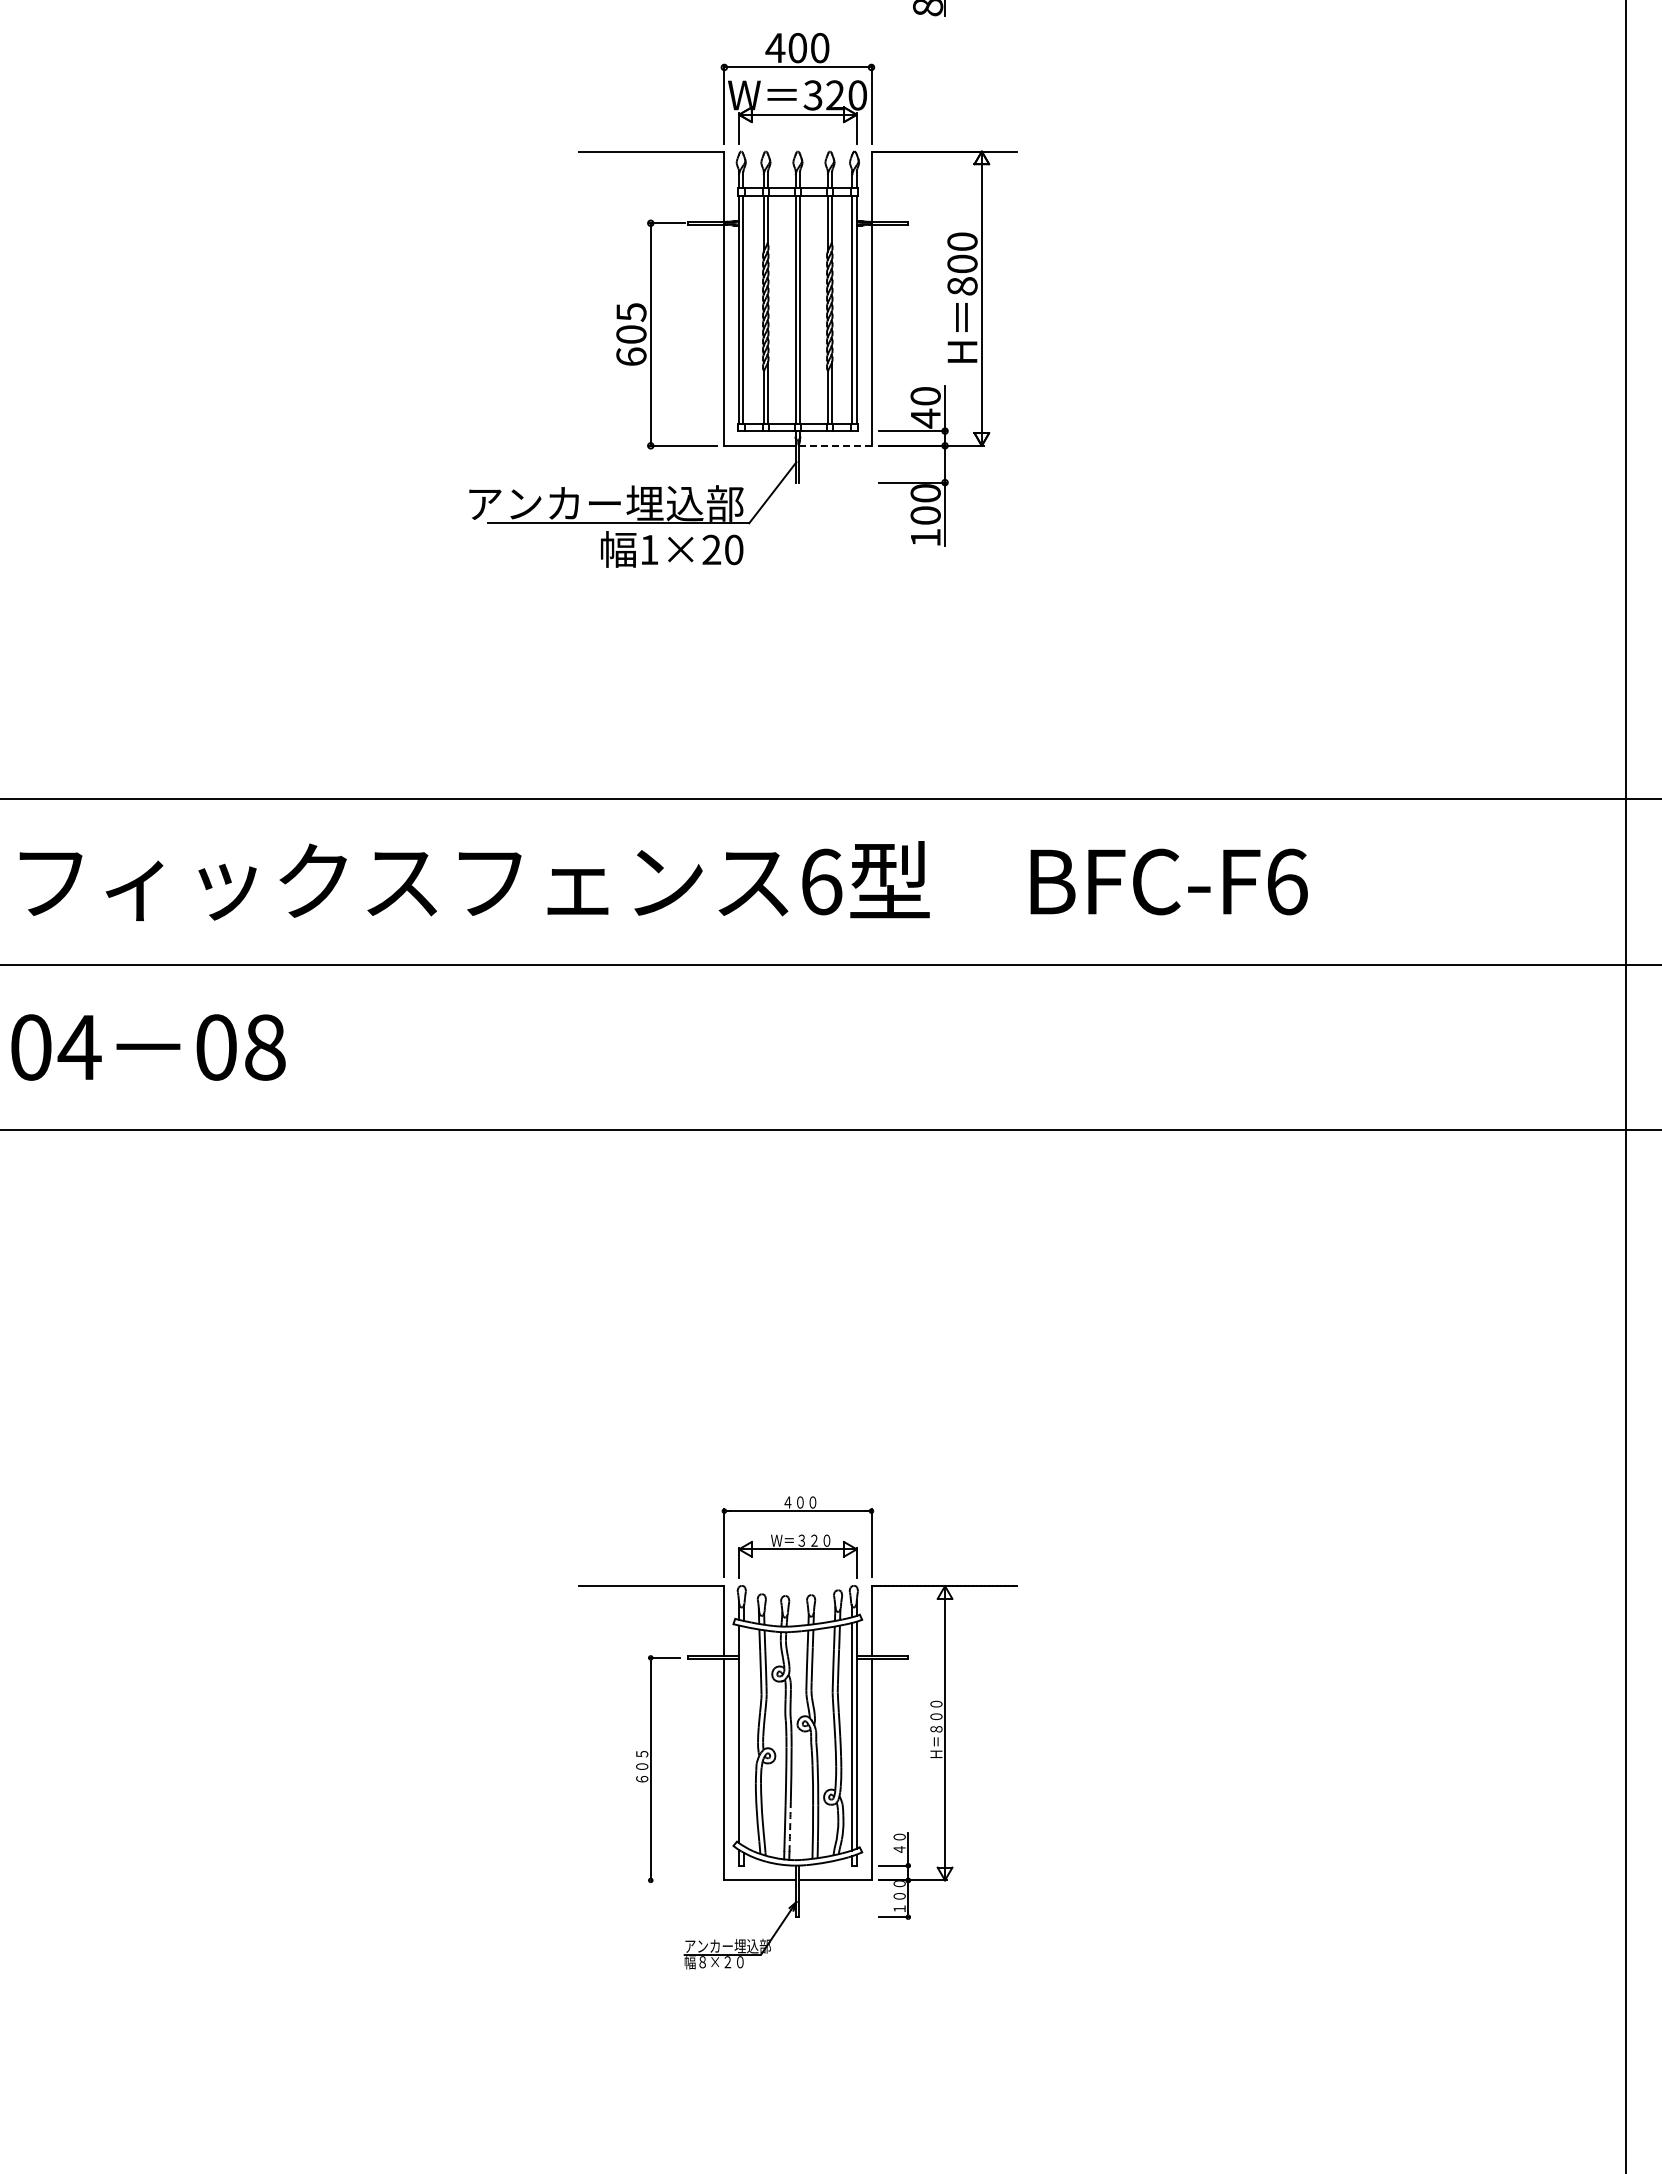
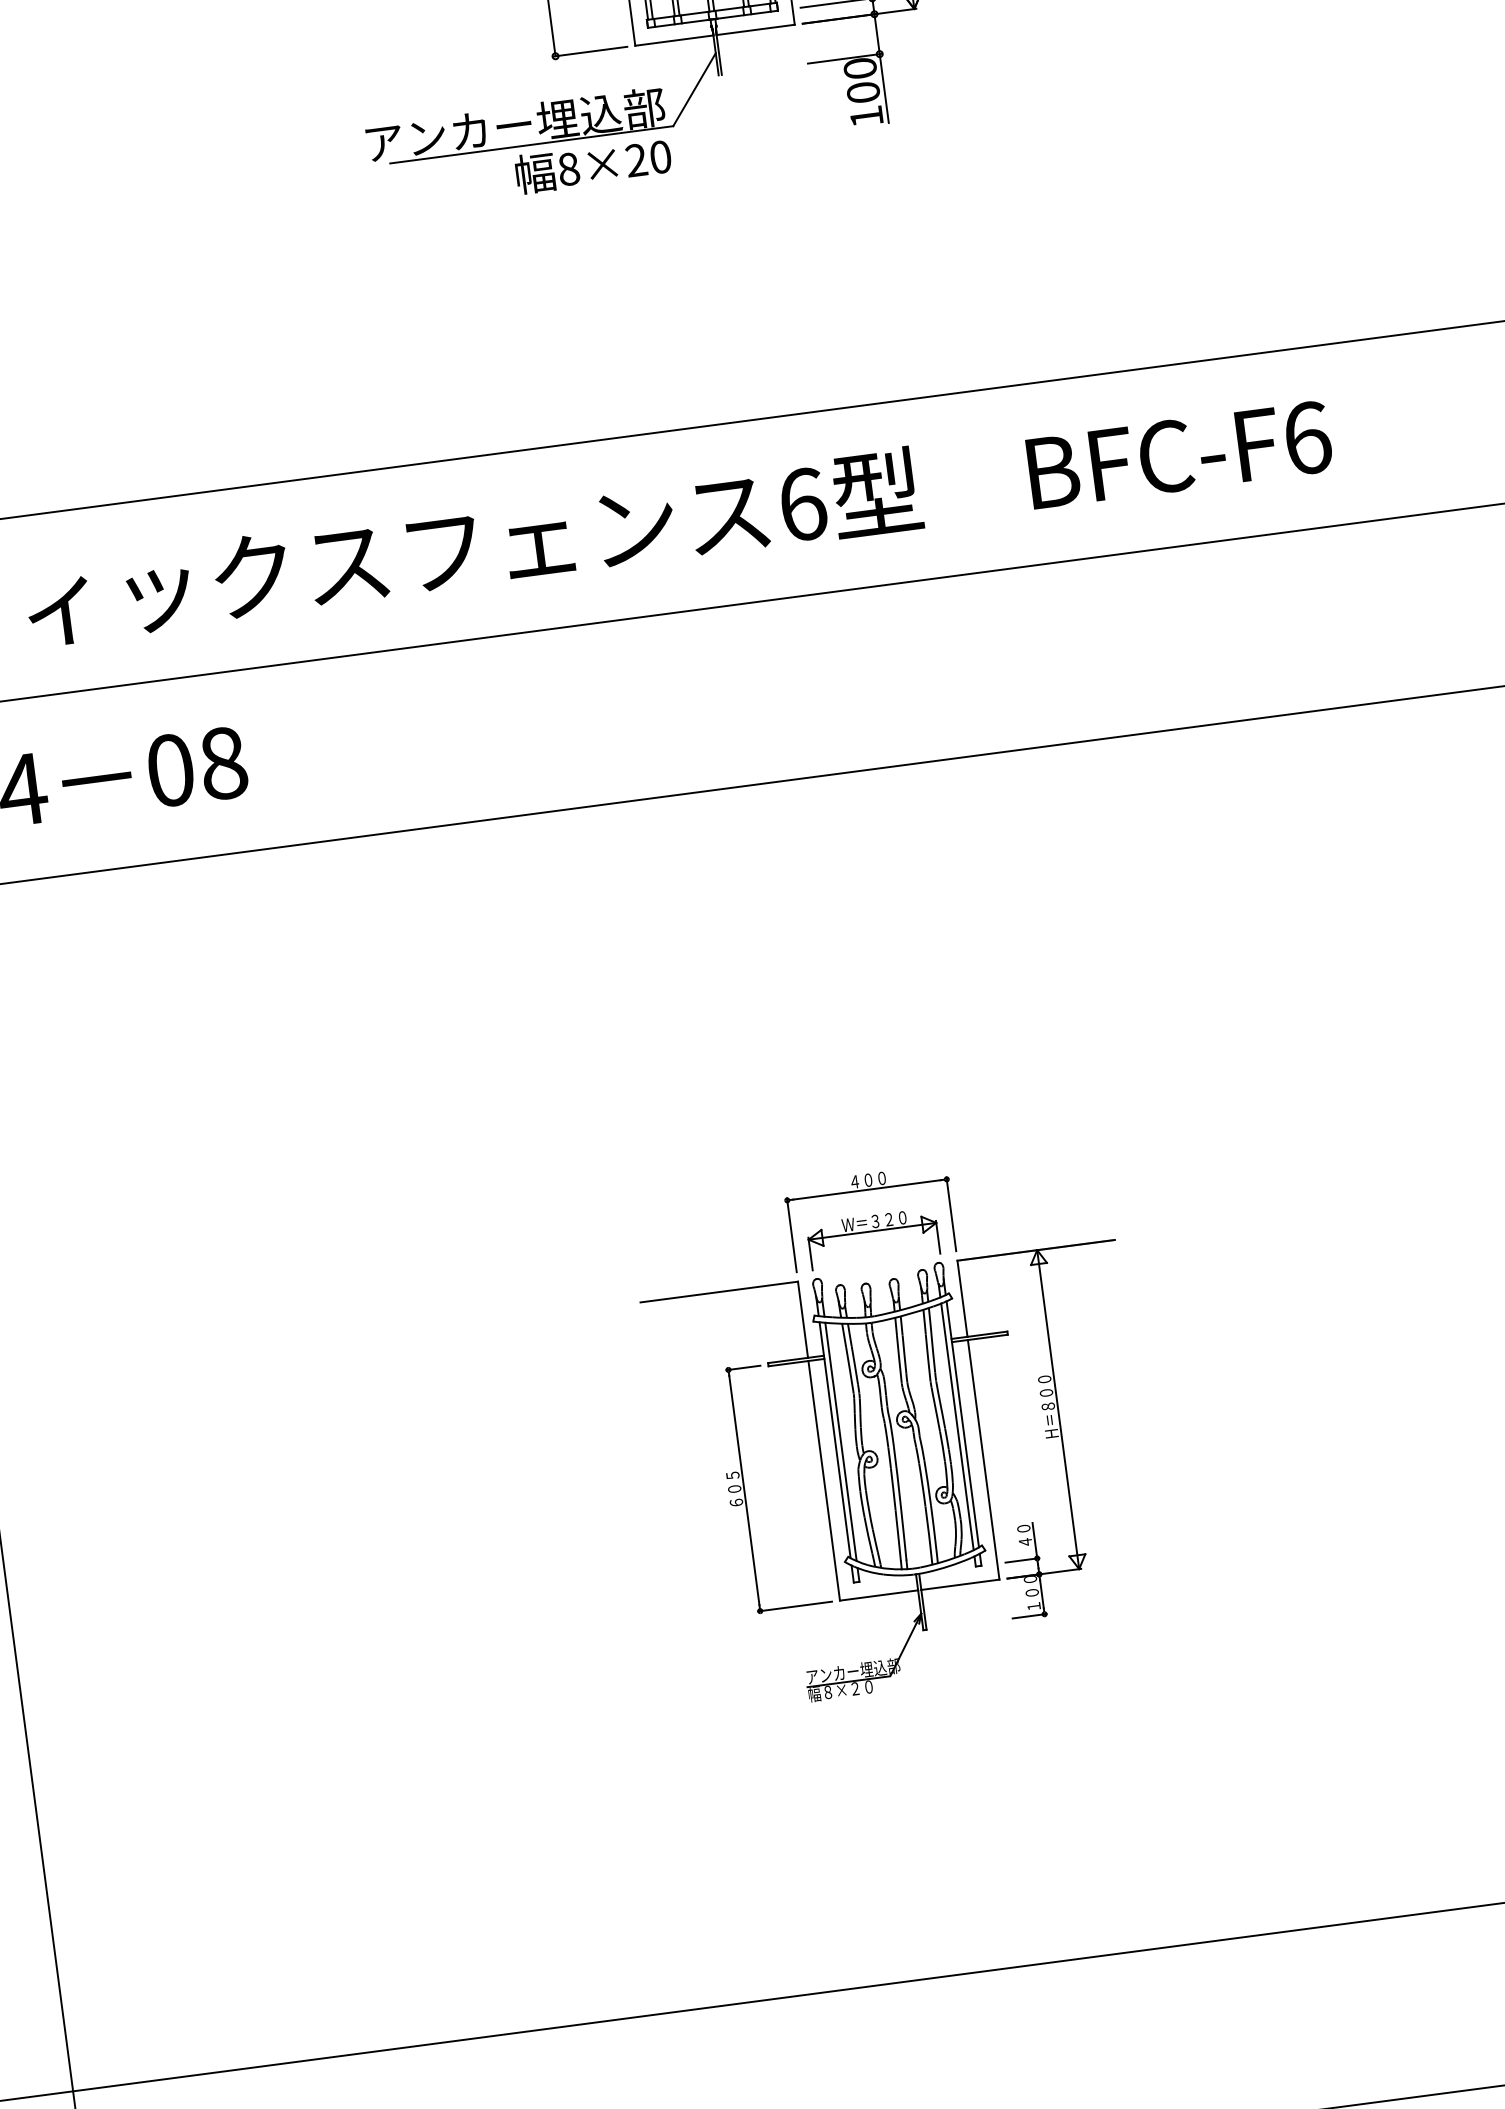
line: (834, 445) -> (754, 29), dashed -> solid
text: (649, 549) -> (568, 168), 1×20 -> 8×20
line: (744, 1736) -> (841, 1441), added
arc: (790, 1826) -> (903, 1532), dashed -> solid
line: (682, 1880) -> (794, 1606), added

